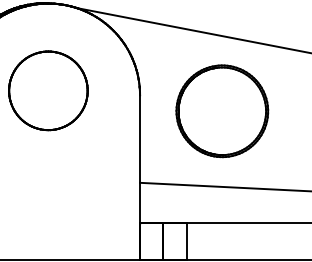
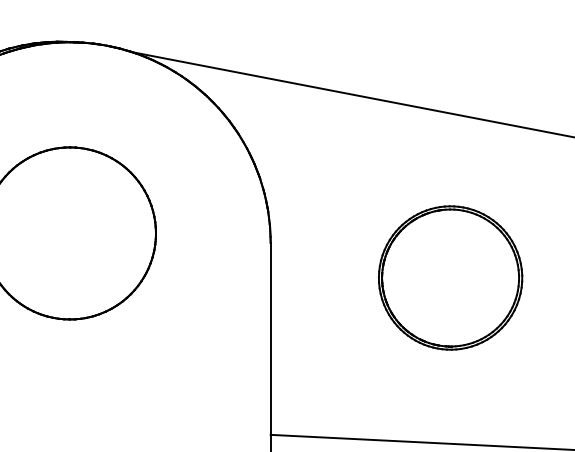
part: (221, 110) -> (448, 276), size x0.71

